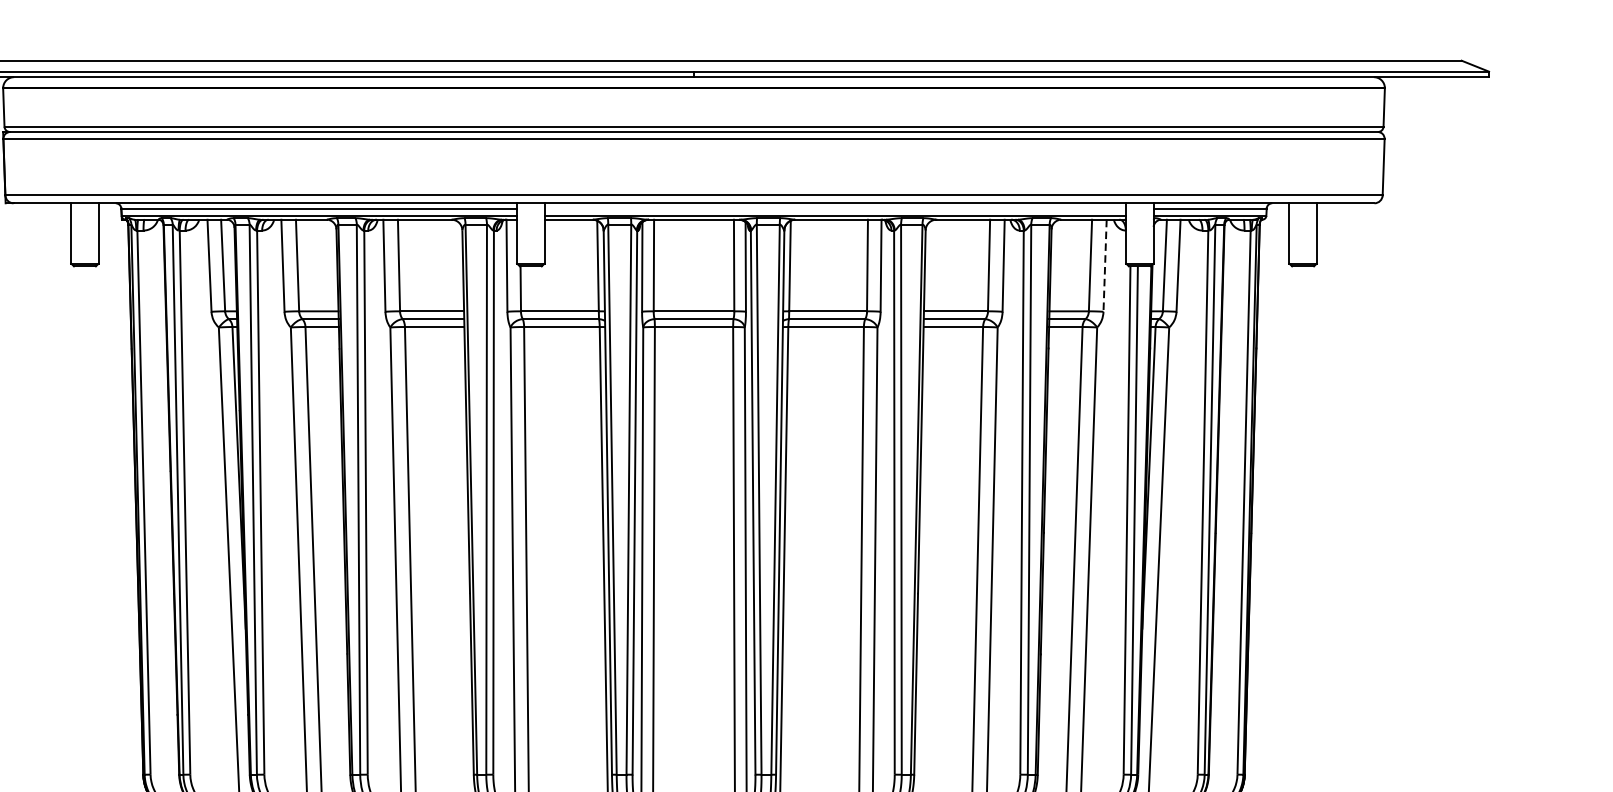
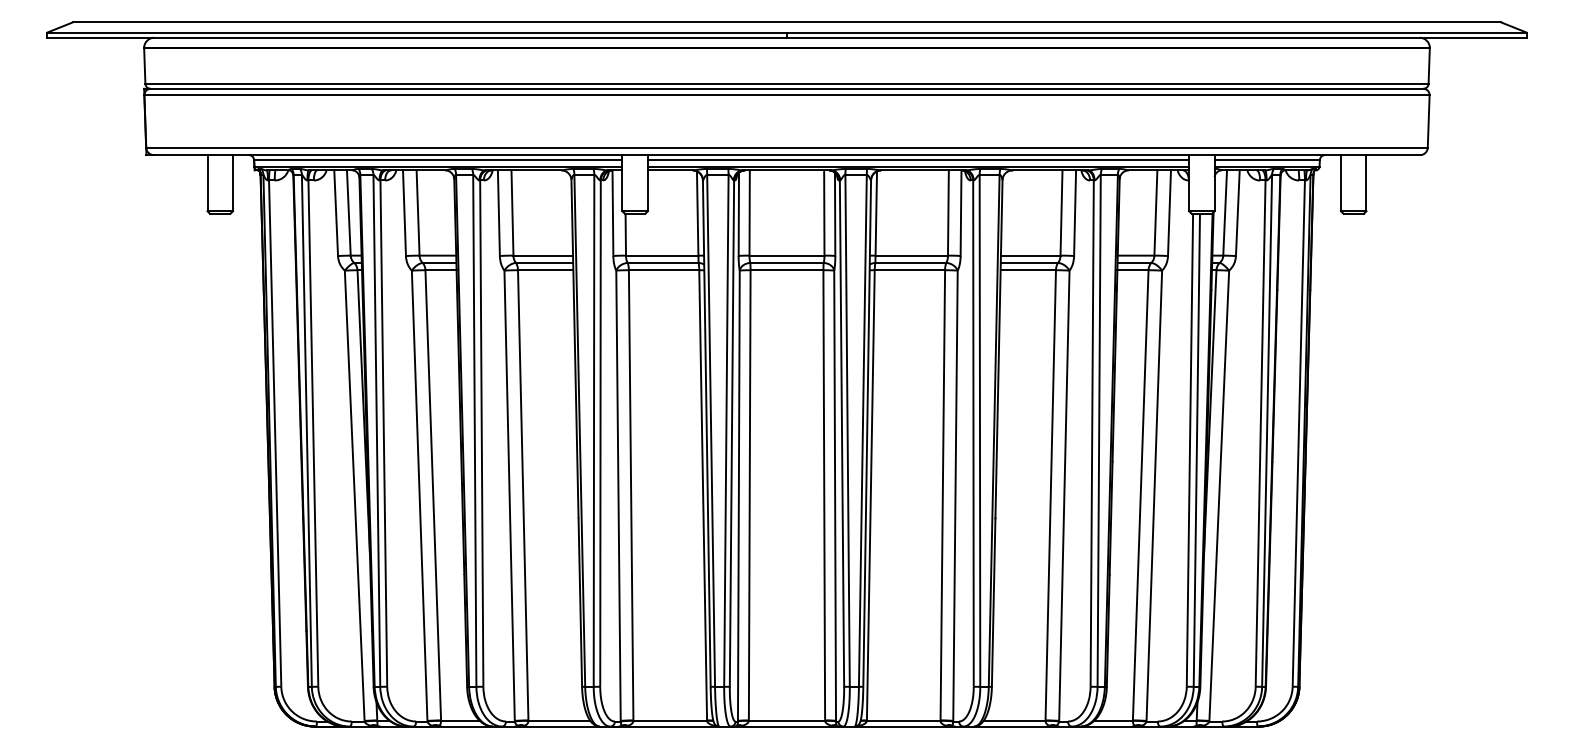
line: (835, 208) -> (918, 159), added
line: (1105, 266) -> (1169, 213), dashed -> solid

